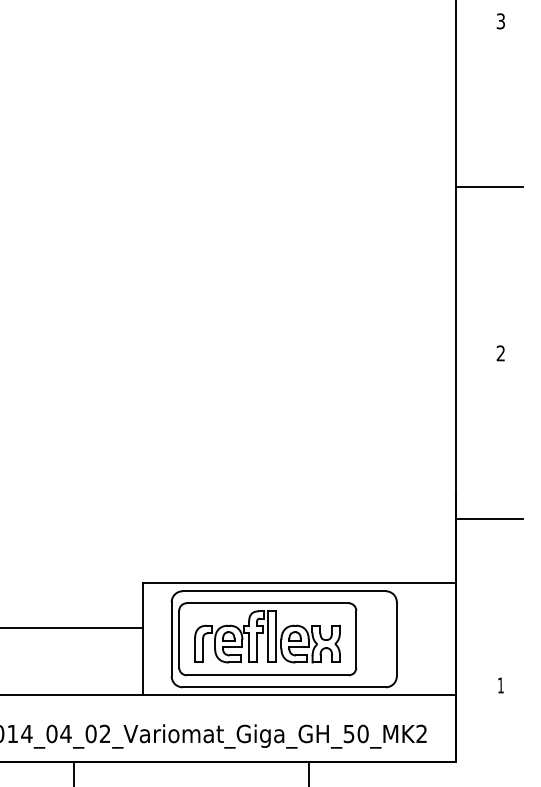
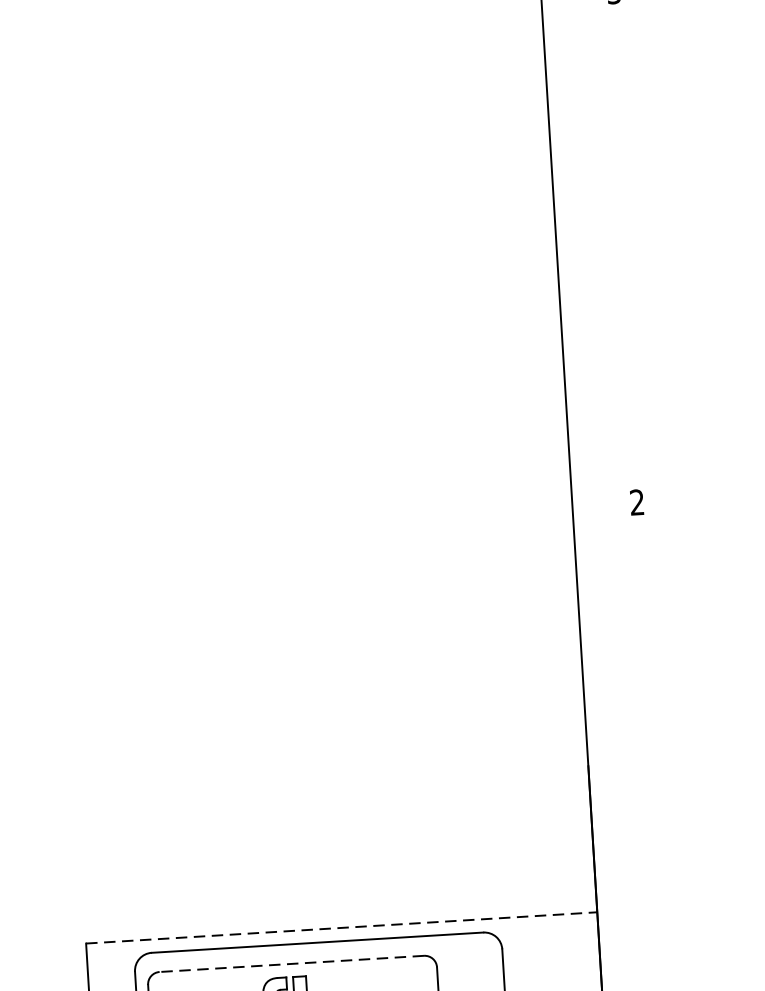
line: (489, 186) -> (612, 261), removed
text: (500, 353) -> (636, 502), moved
line: (489, 518) -> (645, 803), removed
line: (299, 583) -> (341, 928), solid -> dashed
line: (267, 603) -> (291, 964), solid -> dashed

